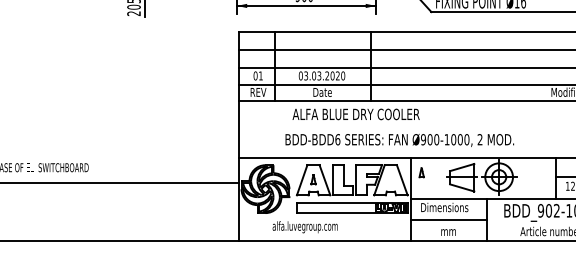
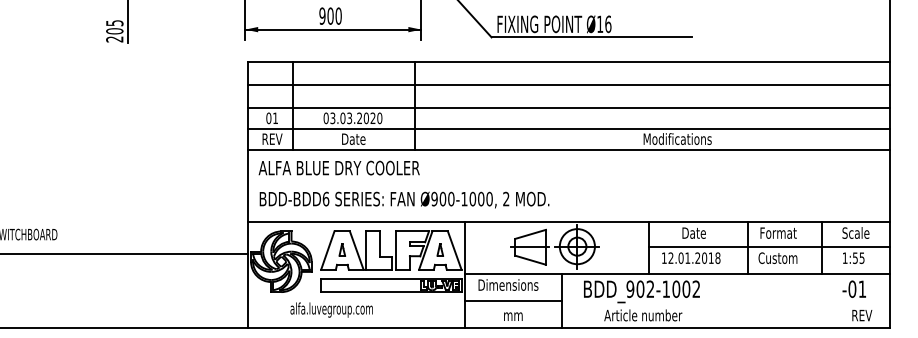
text: (355, 113) -> (338, 167), moved
text: (399, 140) -> (404, 199), moved
part: (421, 172) -> (439, 249), moved

